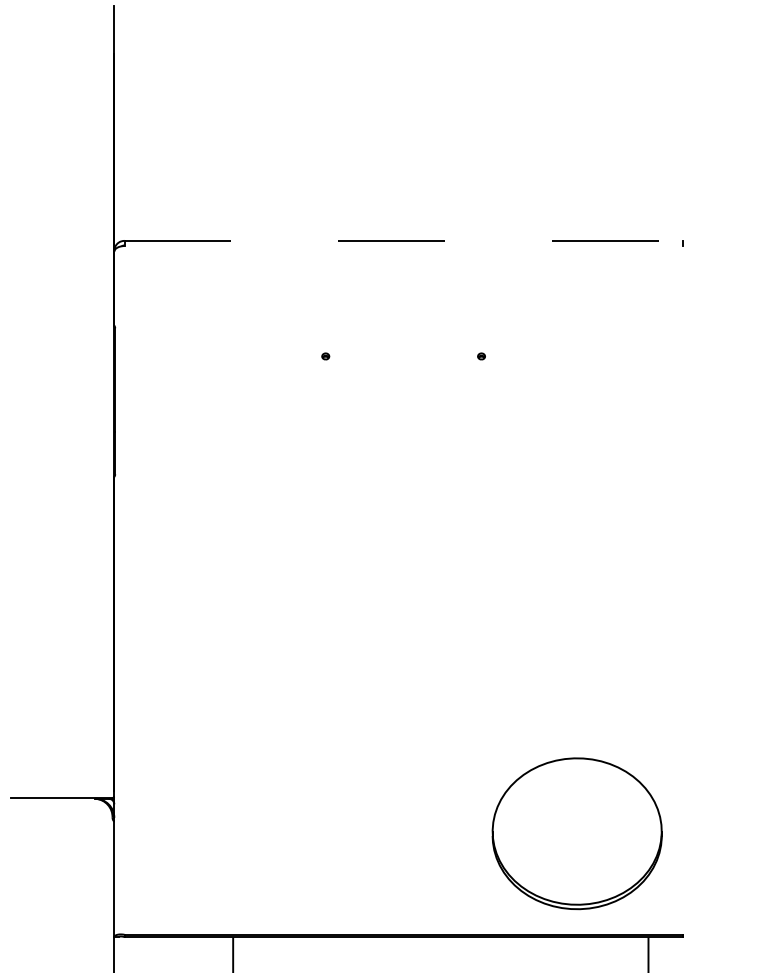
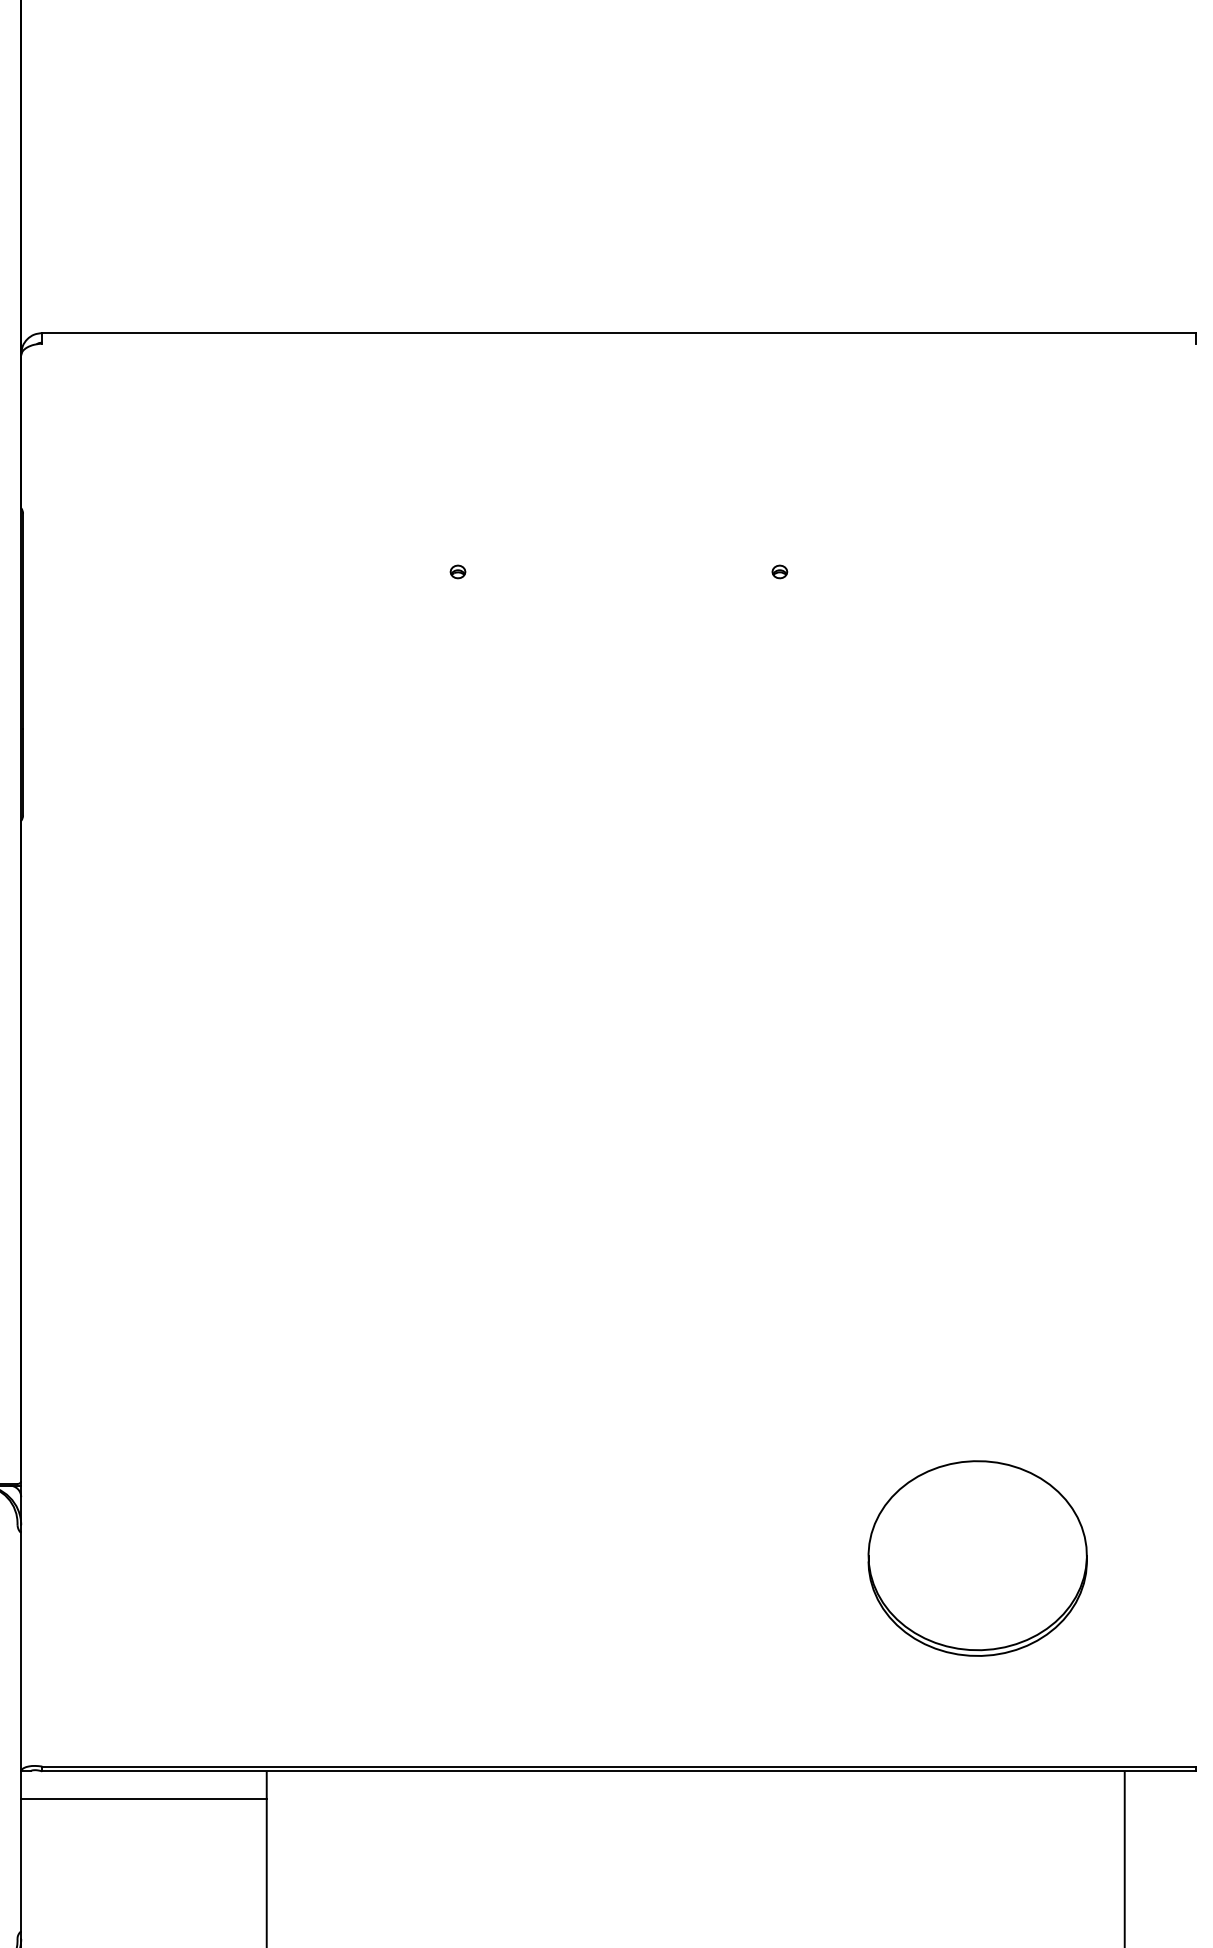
line: (404, 240) -> (620, 332), dashed -> solid
part: (577, 834) -> (978, 1559), size x0.62
line: (173, 950) -> (143, 1799), added

